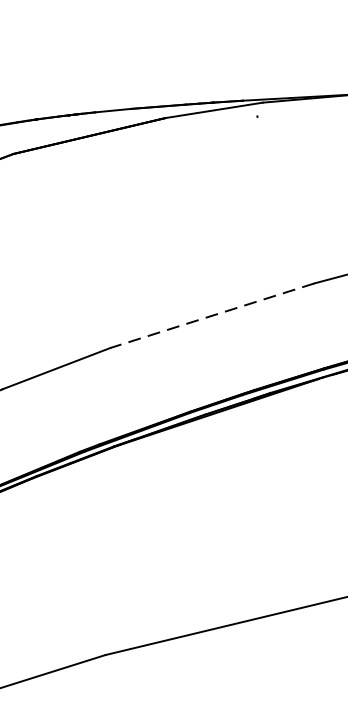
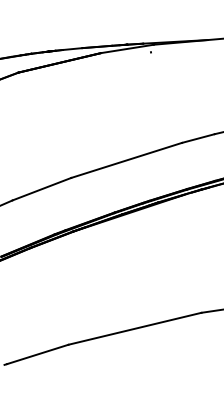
line: (212, 315) -> (126, 160), dashed -> solid

